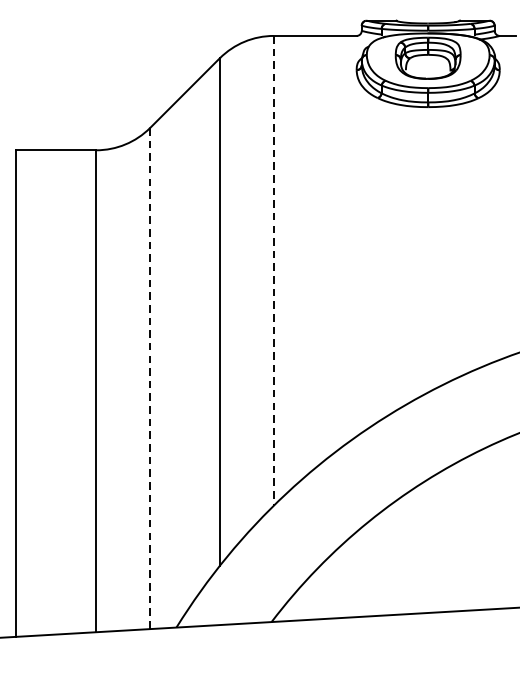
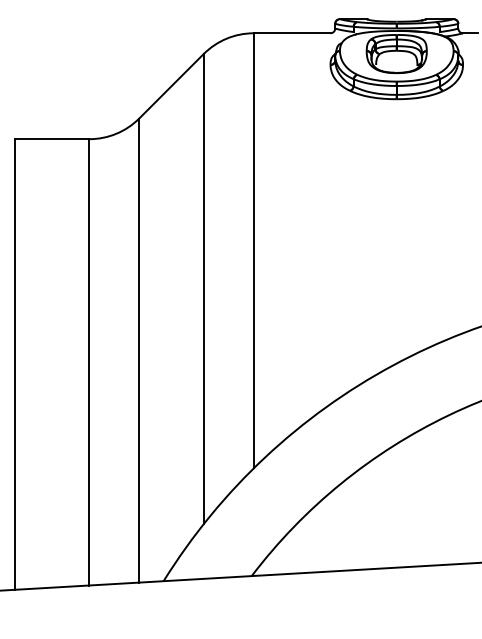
line: (273, 270) -> (253, 250), dashed -> solid
line: (150, 379) -> (139, 351), dashed -> solid

